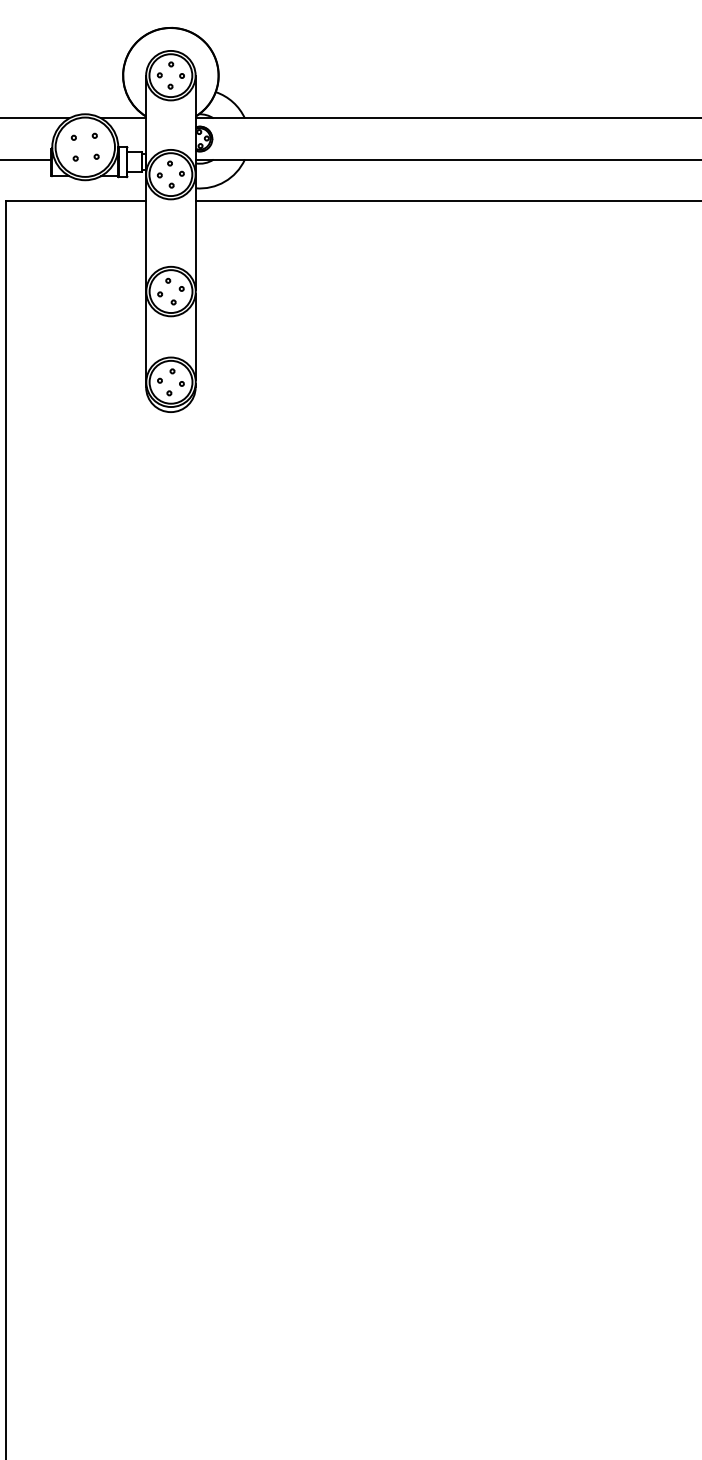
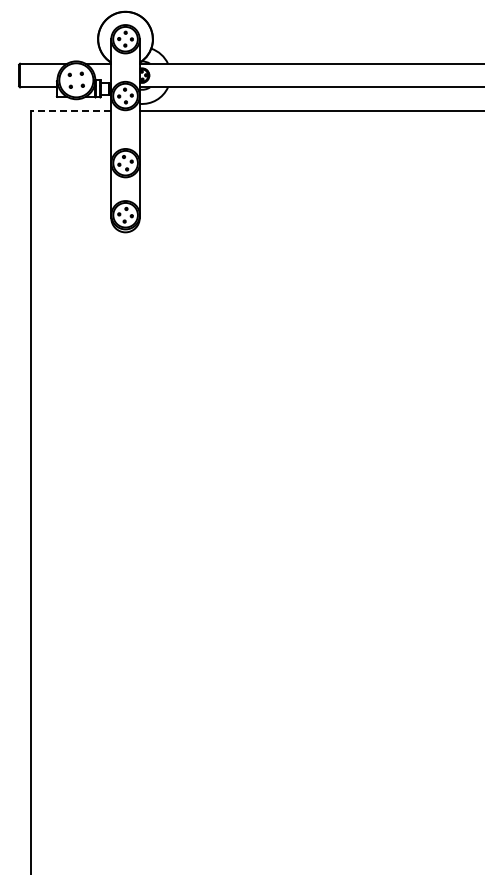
line: (75, 201) -> (70, 111), solid -> dashed

